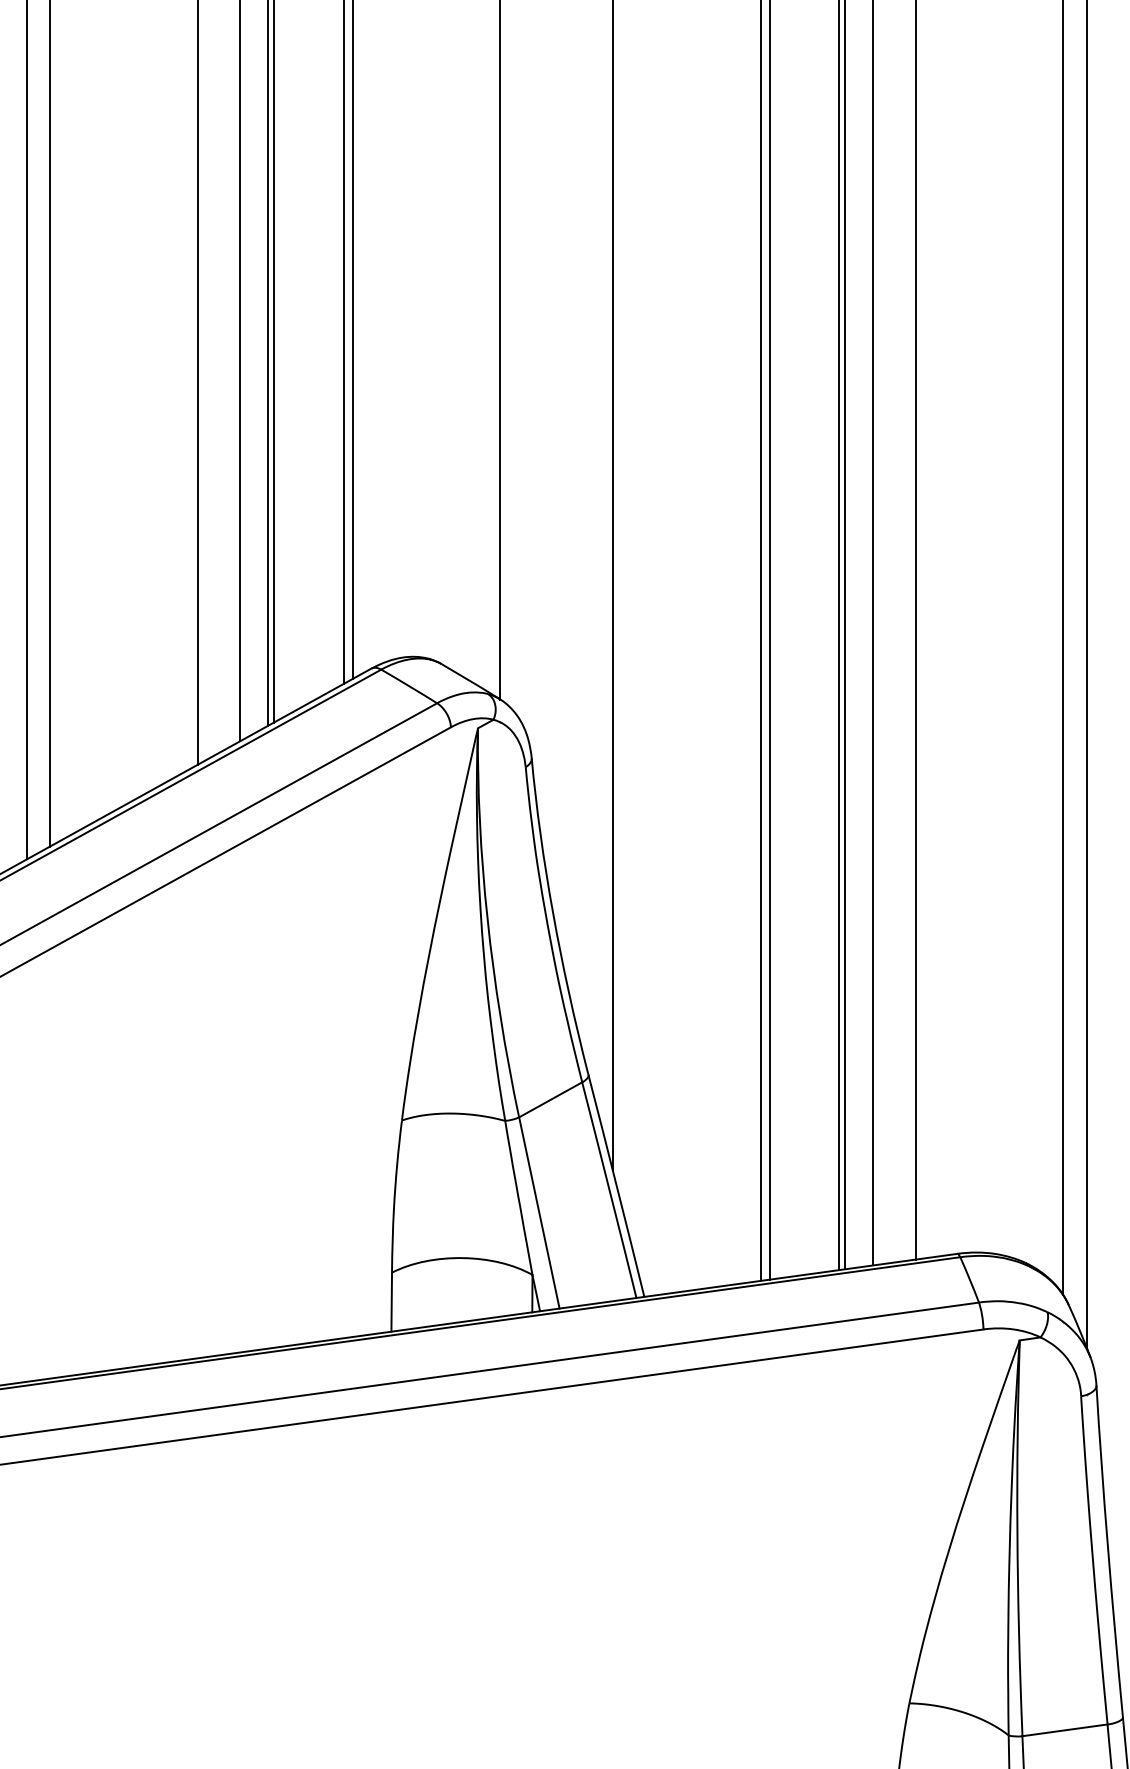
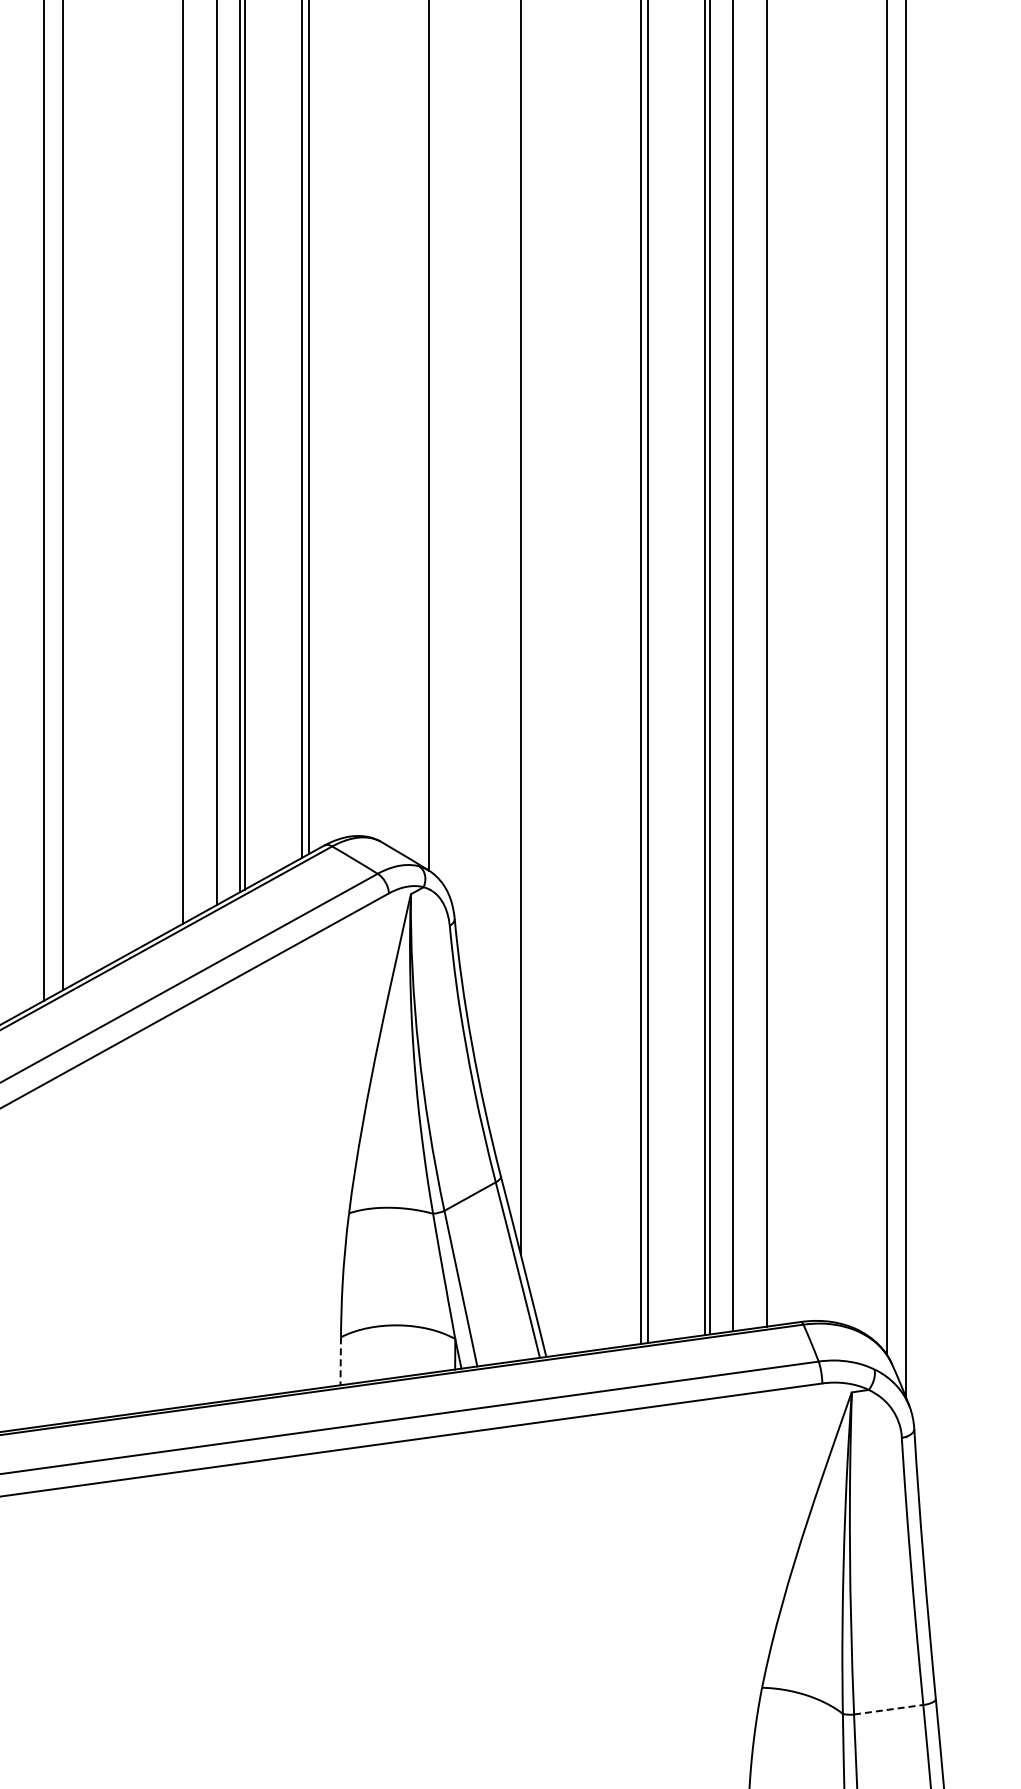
line: (391, 1302) -> (340, 1361), solid -> dashed
line: (1064, 1730) -> (888, 1709), solid -> dashed

